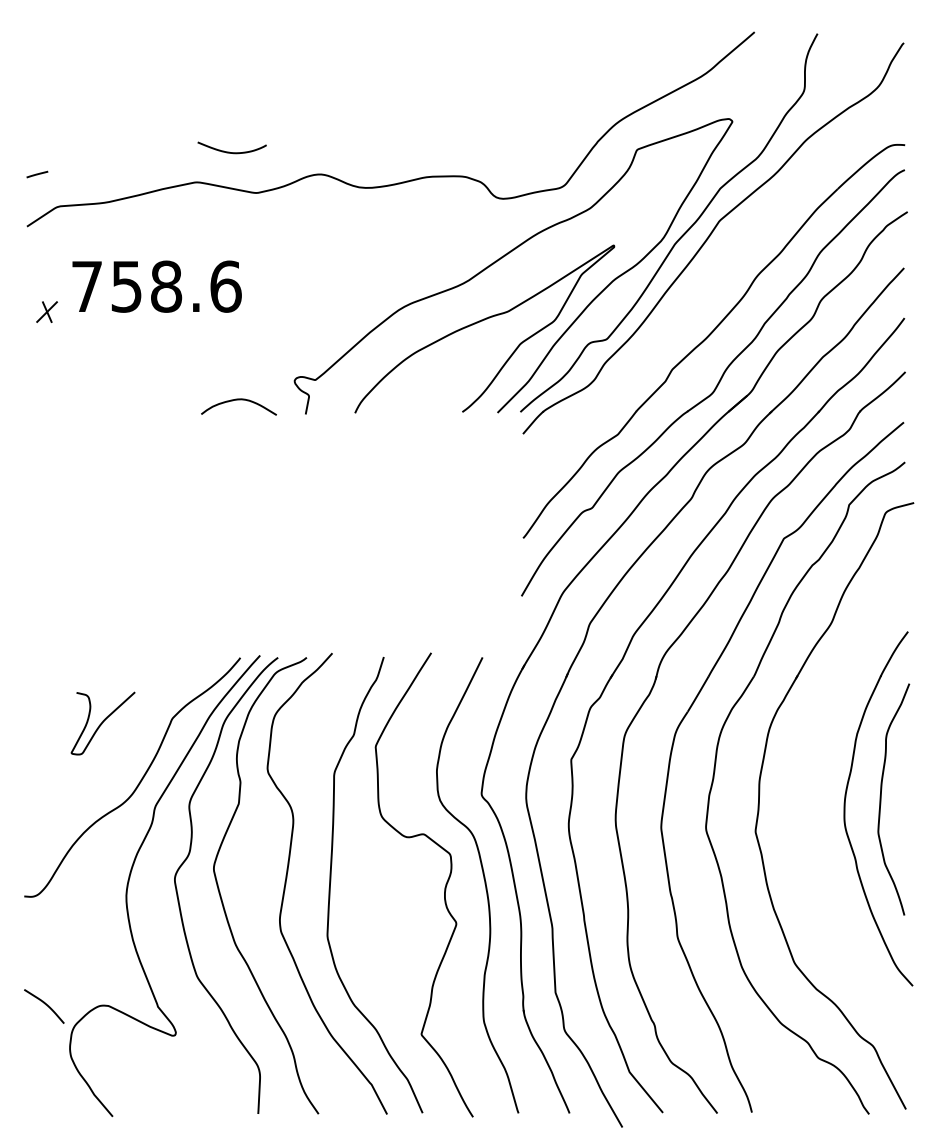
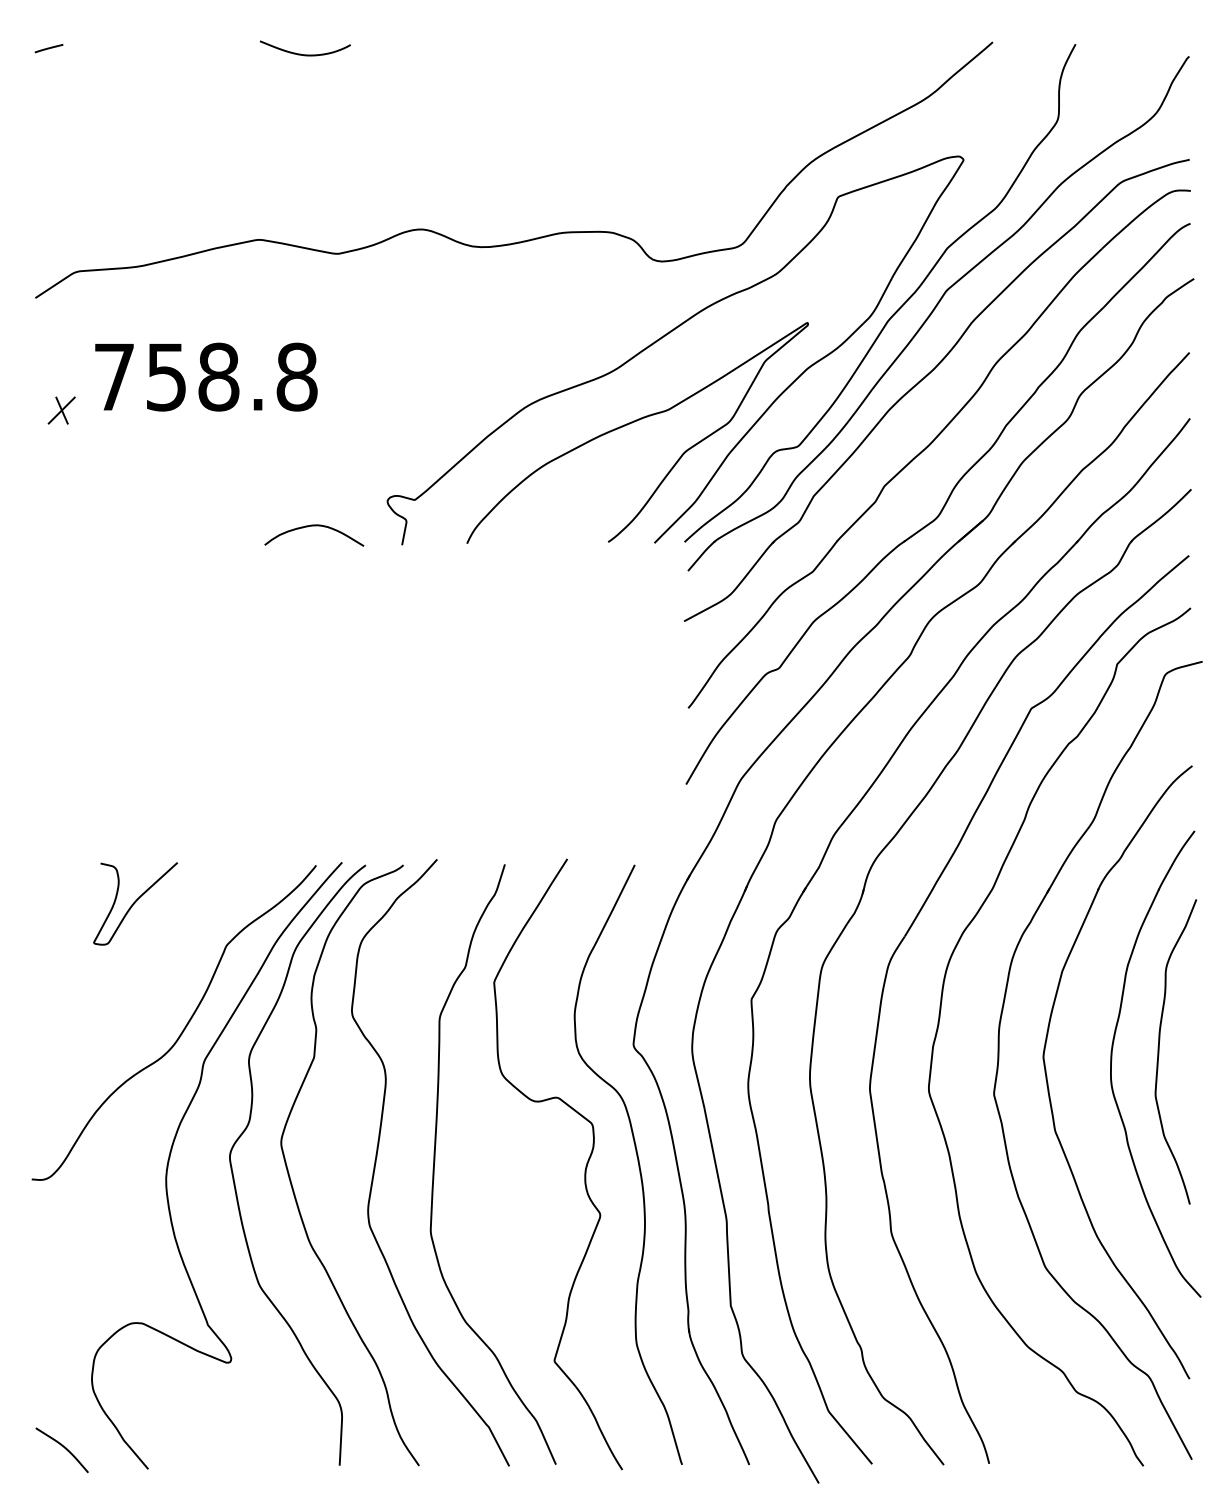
curve: (231, 152) -> (304, 54), moved
line: (36, 174) -> (48, 48), moved
text: (226, 286) -> (297, 376), 758.6 -> 758.8
part: (703, 287) -> (925, 378), added
curve: (103, 723) -> (135, 903), moved
part: (796, 822) -> (1048, 1082), added
curve: (45, 1004) -> (63, 1447), moved

